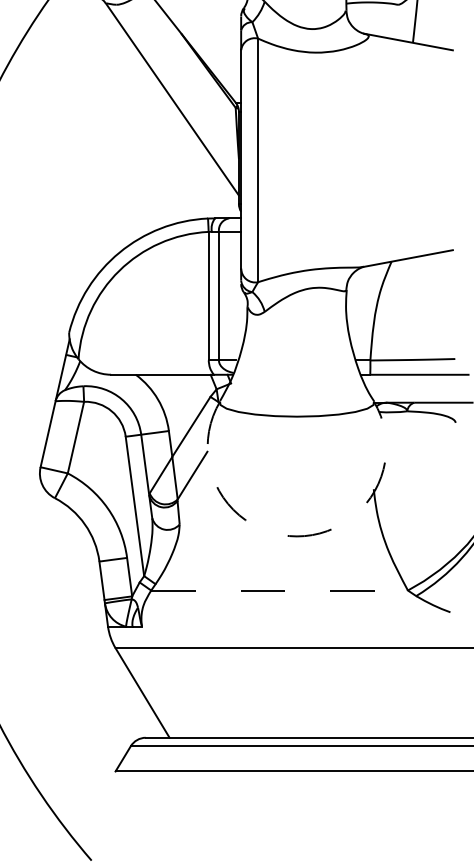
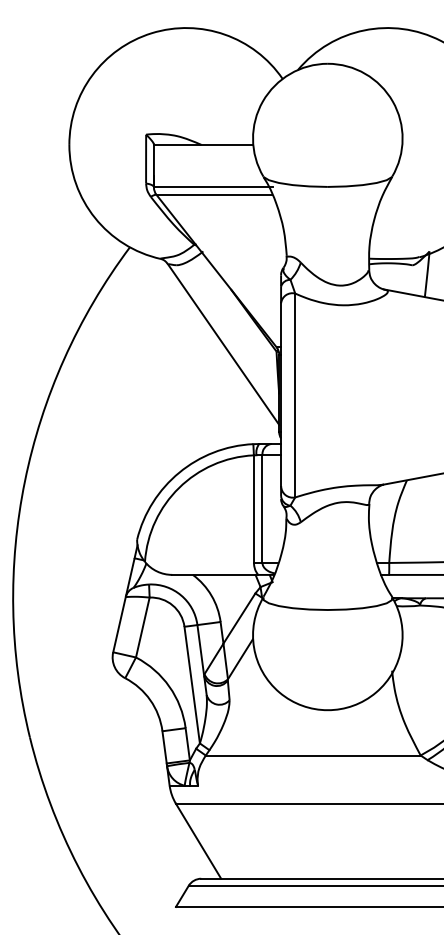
arc: (296, 536) -> (327, 710), dashed -> solid
line: (279, 590) -> (313, 755), dashed -> solid

